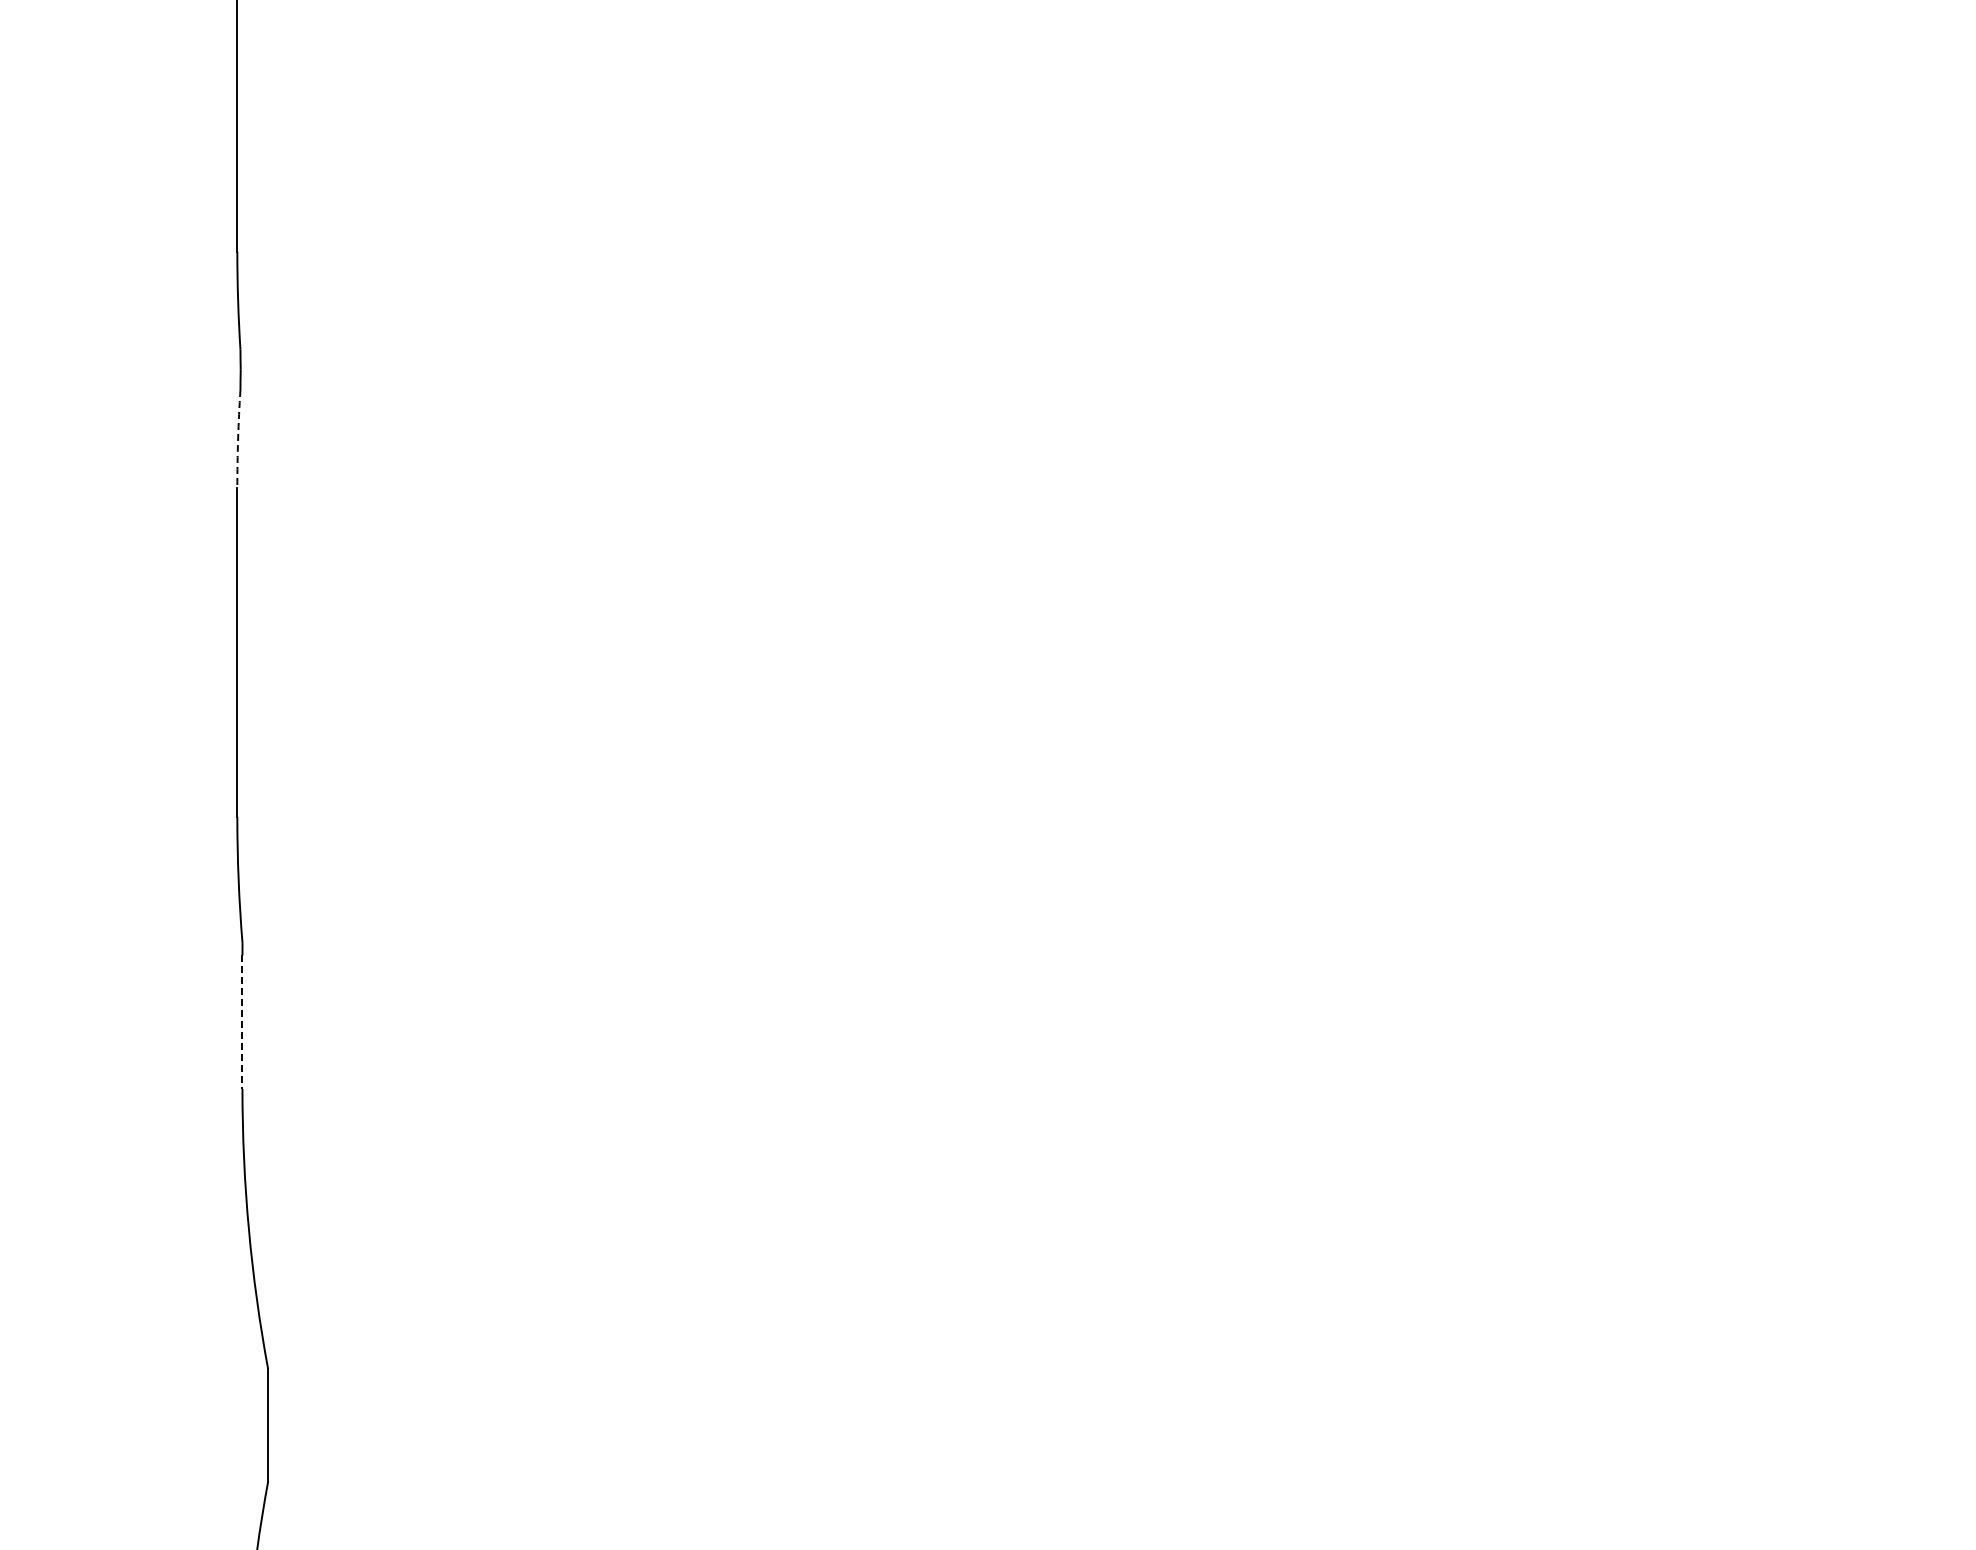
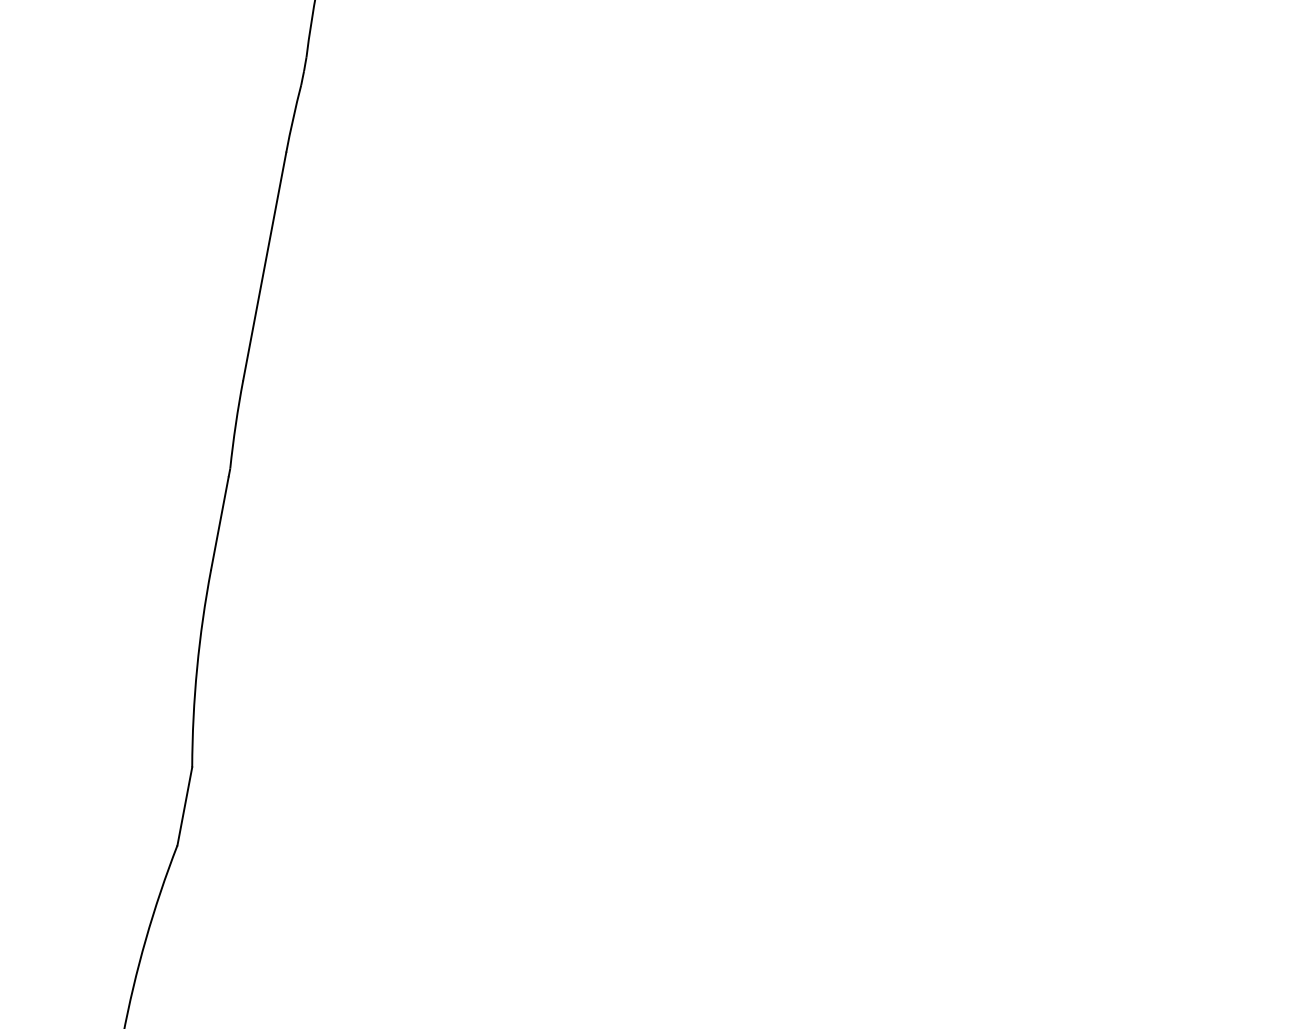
arc: (238, 438) -> (293, 118), dashed -> solid
line: (242, 1022) -> (219, 523), dashed -> solid

